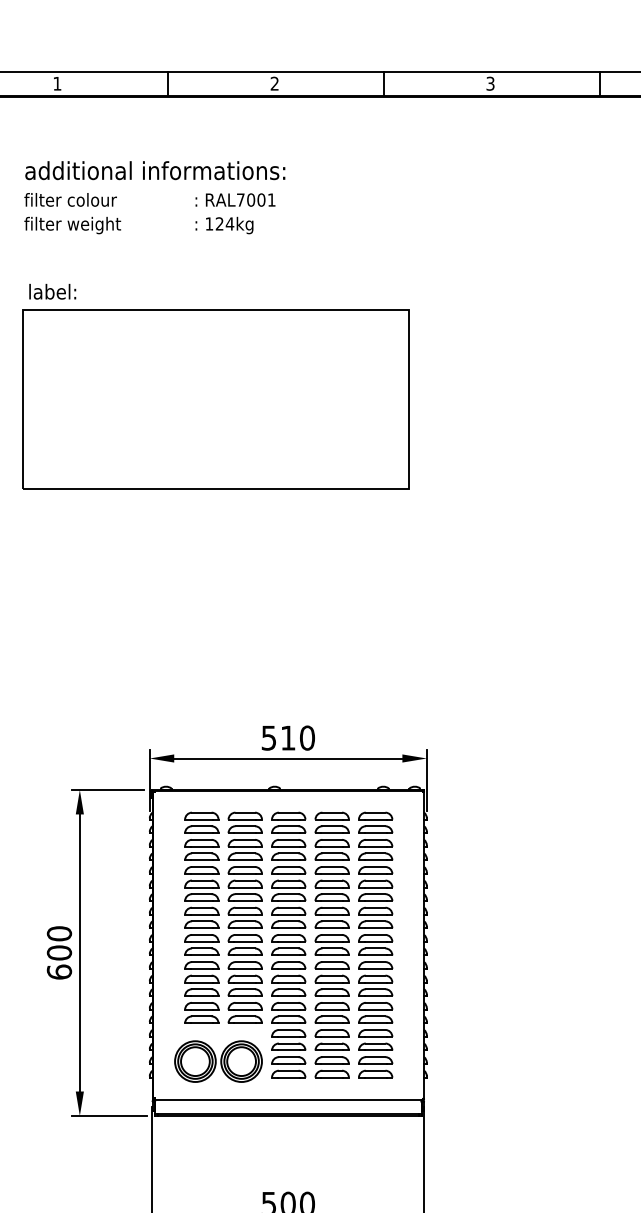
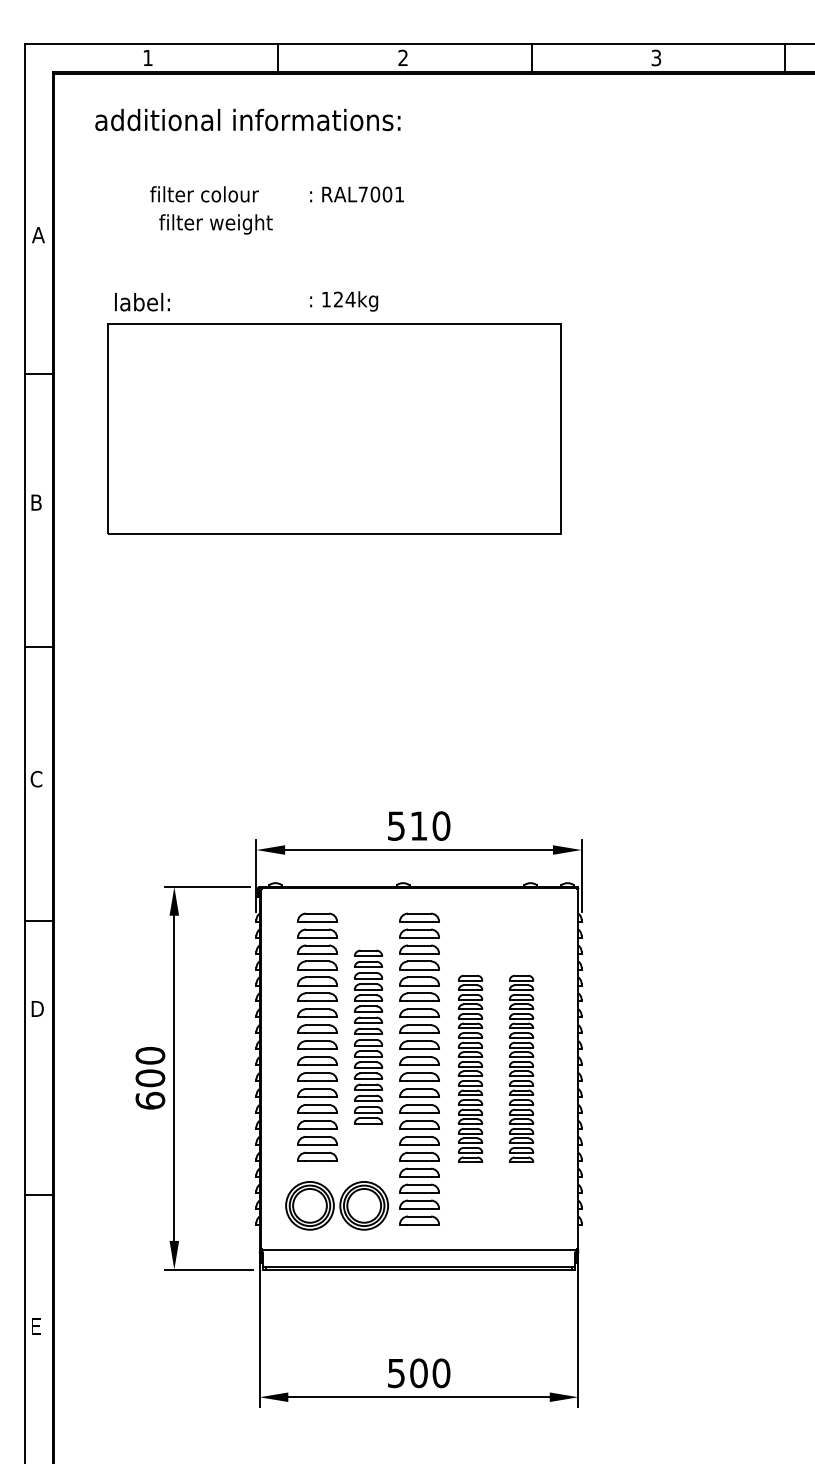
text: (154, 170) -> (247, 119), moved
text: (70, 200) -> (204, 194), moved
text: (72, 225) -> (215, 224), moved
text: (224, 225) -> (344, 301), moved
part: (245, 917) -> (368, 1036), size x0.7
part: (332, 944) -> (470, 1068), size x0.6
part: (375, 944) -> (521, 1068), size x0.6

